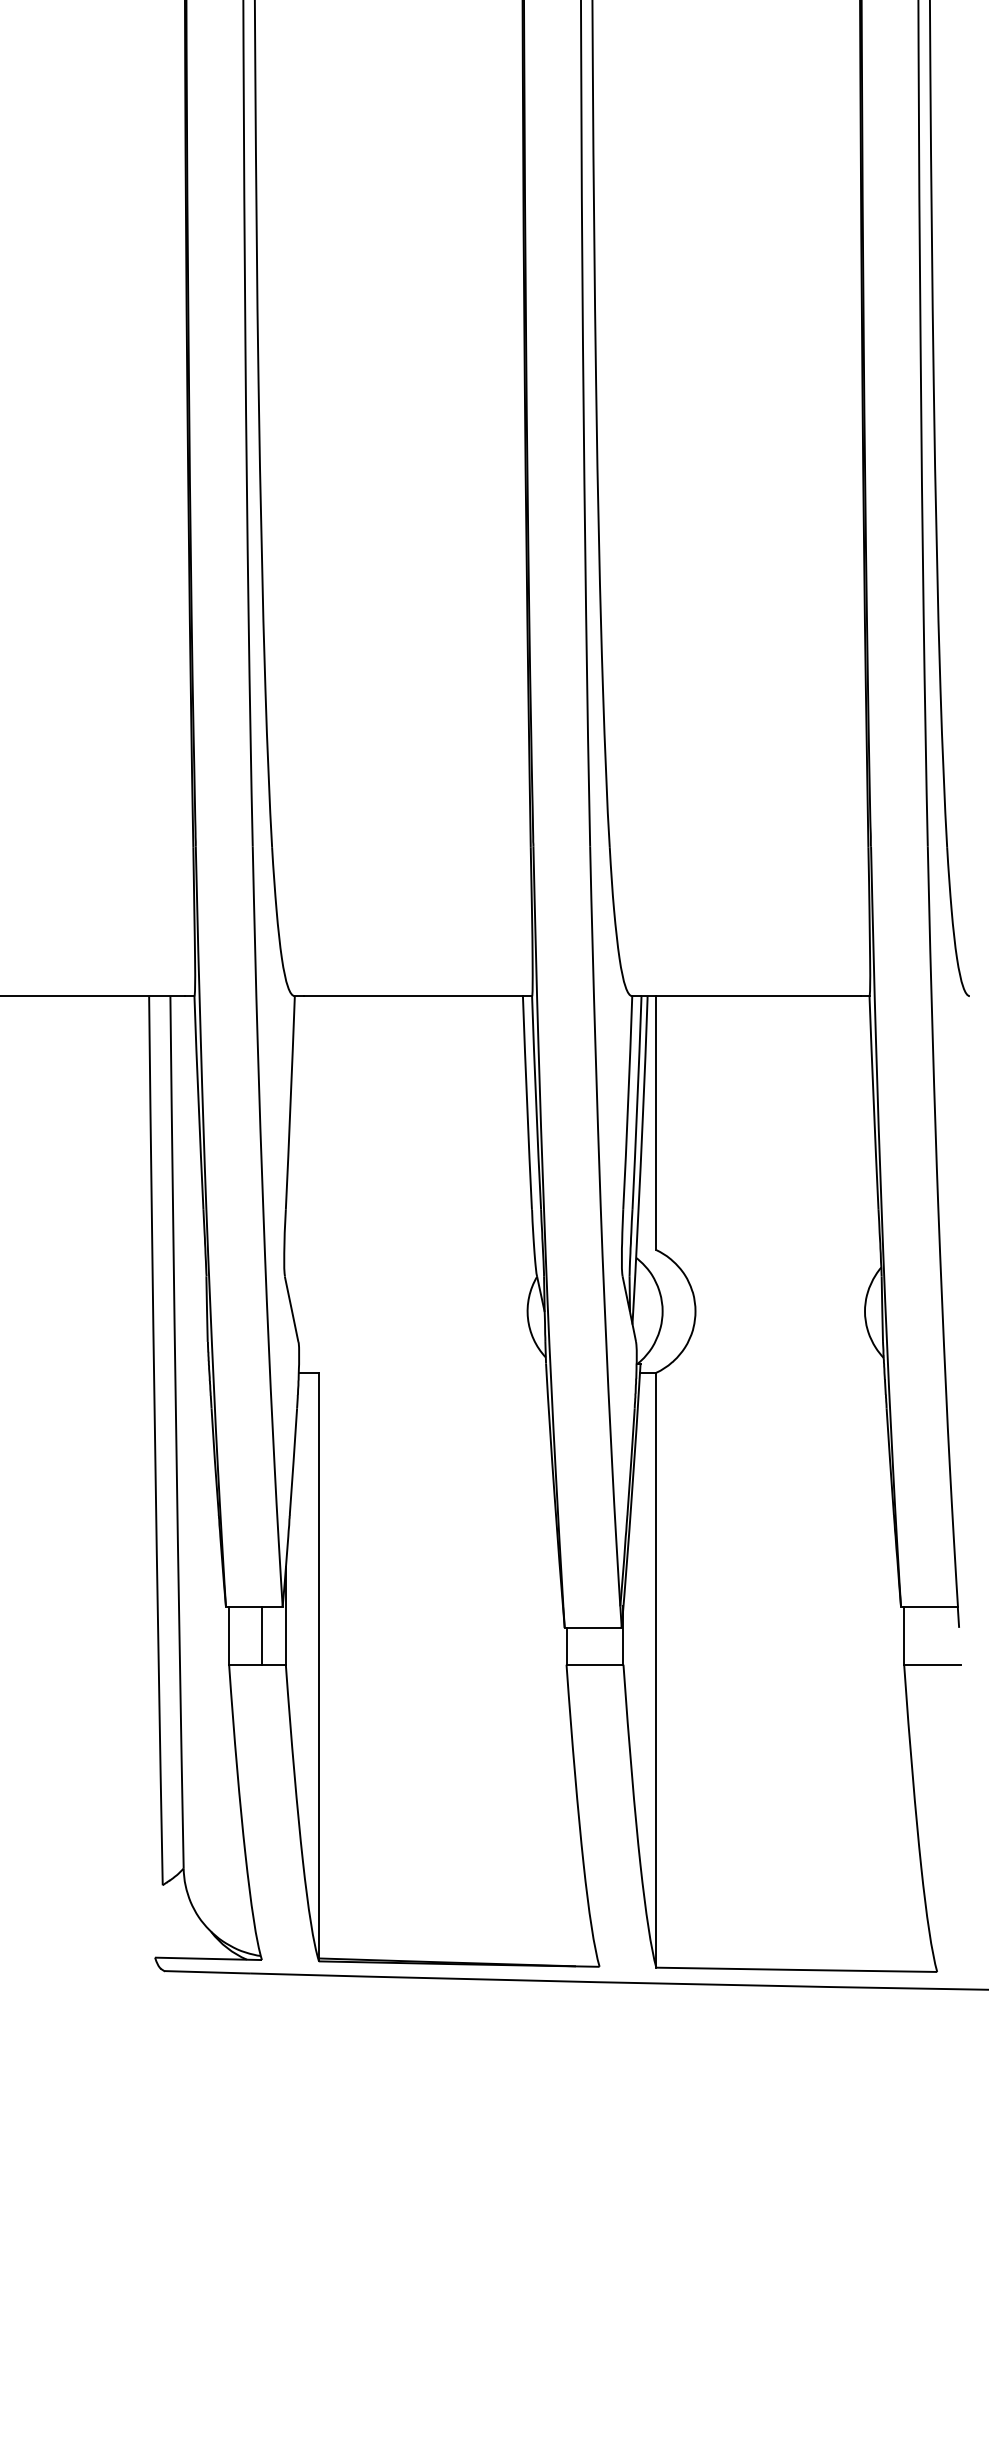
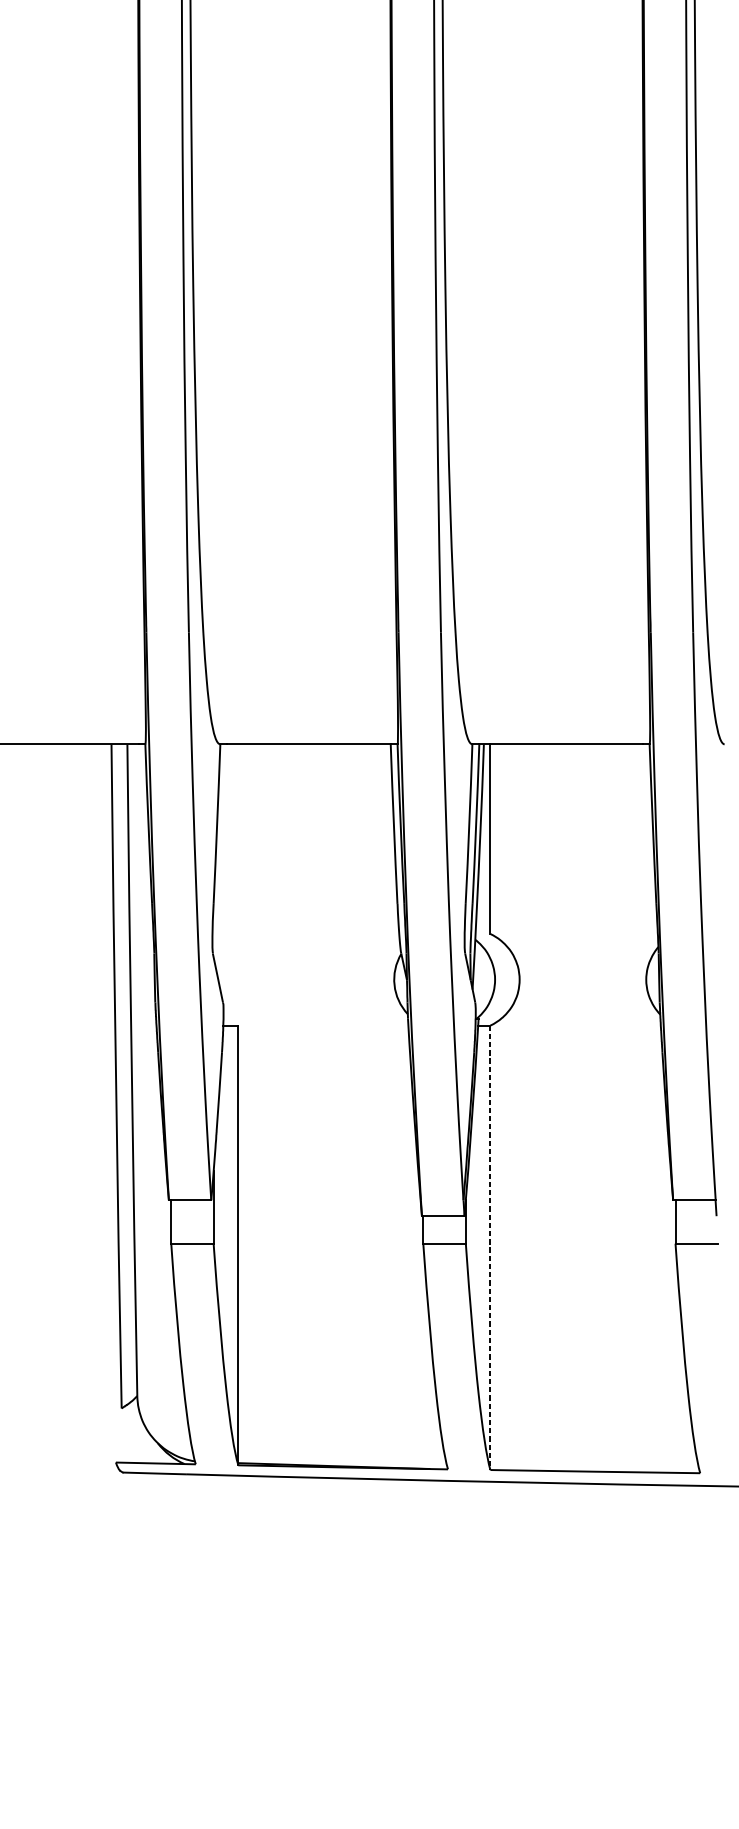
line: (261, 1635) -> (195, 1221), removed
line: (656, 1670) -> (490, 1248), solid -> dashed

